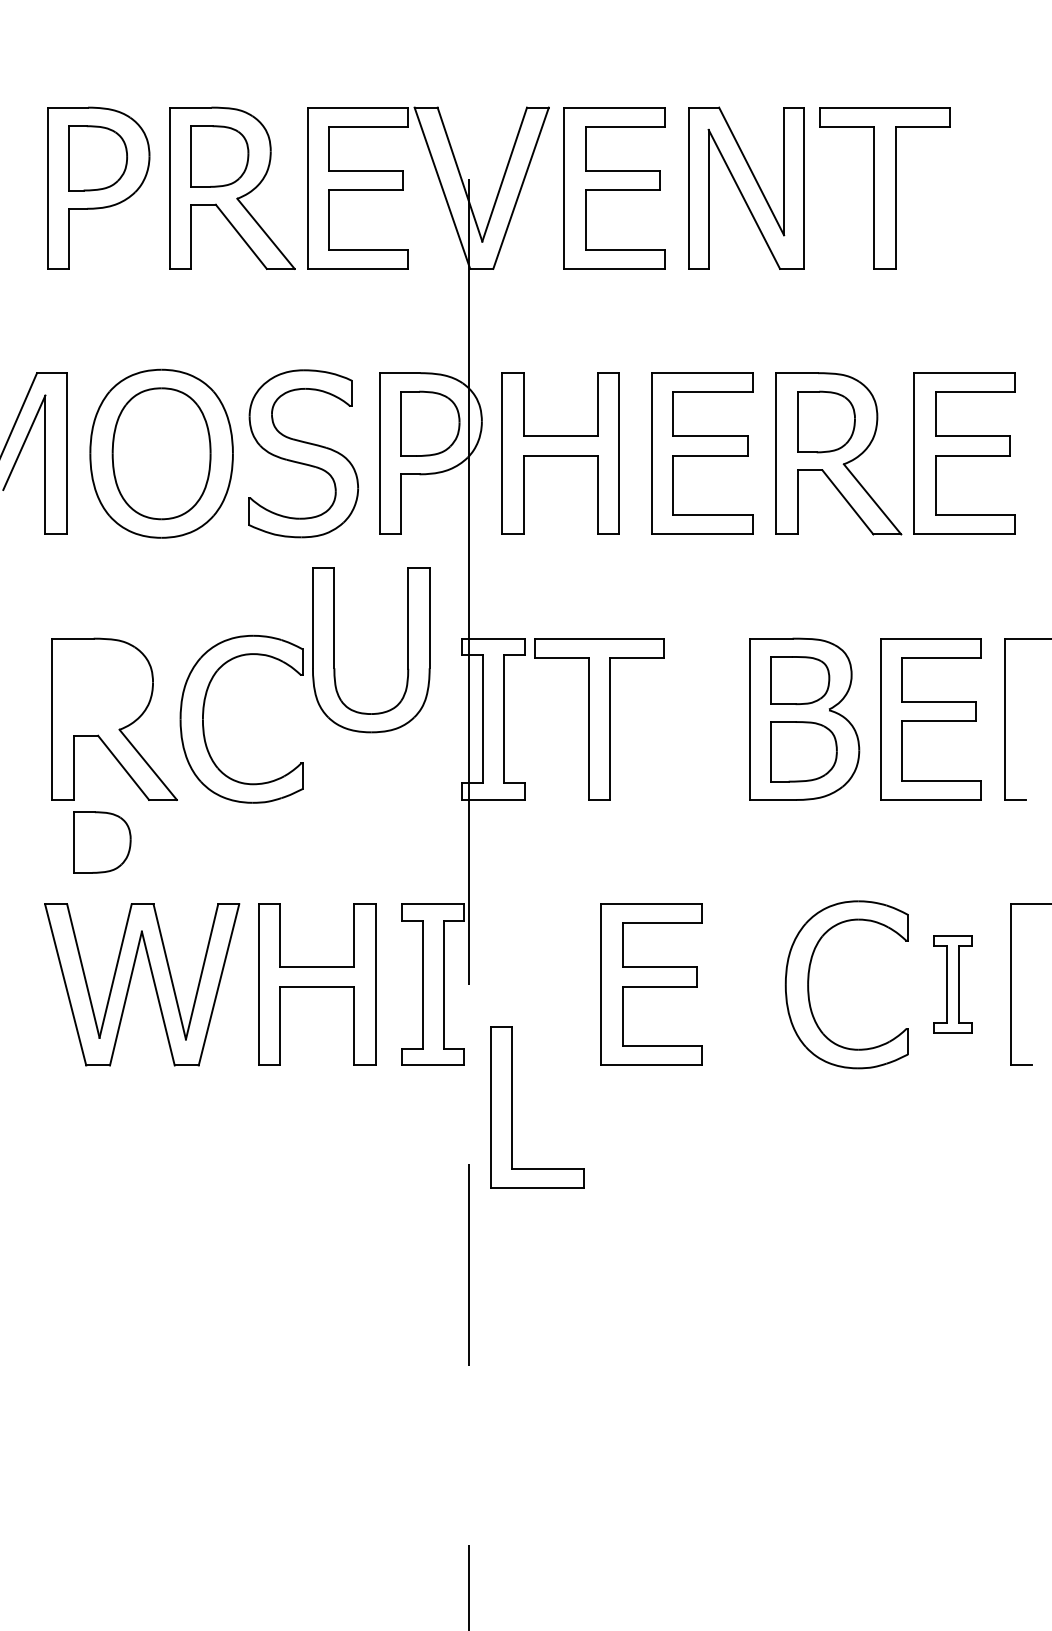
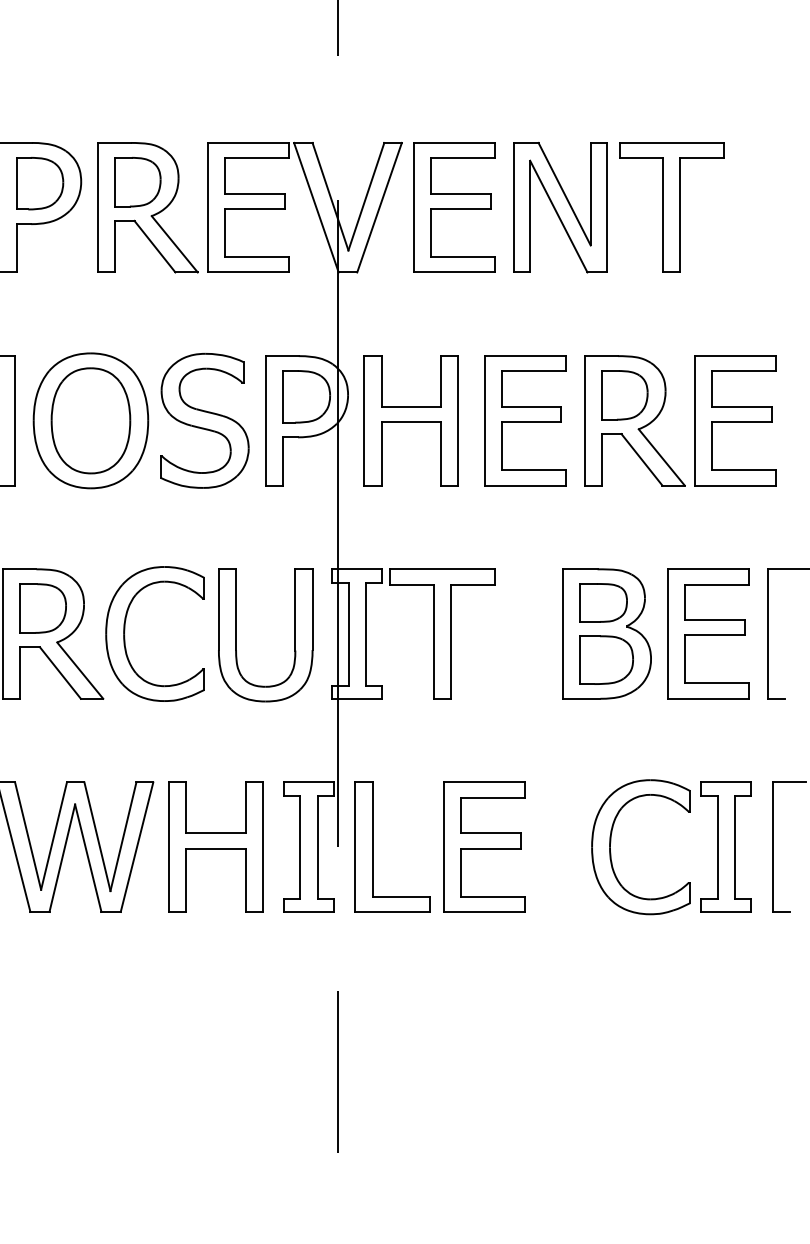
part: (407, 650) -> (294, 635), moved
part: (102, 842) -> (43, 608), moved
part: (952, 984) -> (725, 846), size x1.67
part: (512, 1107) -> (372, 846), moved

